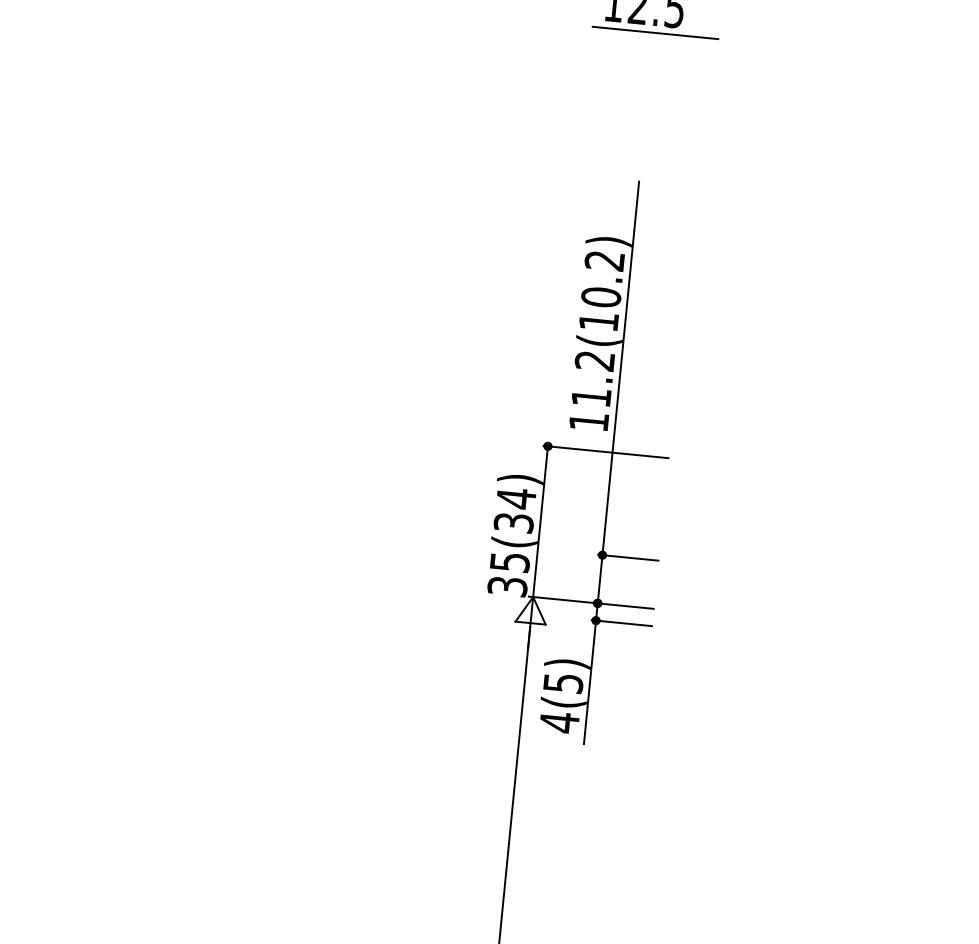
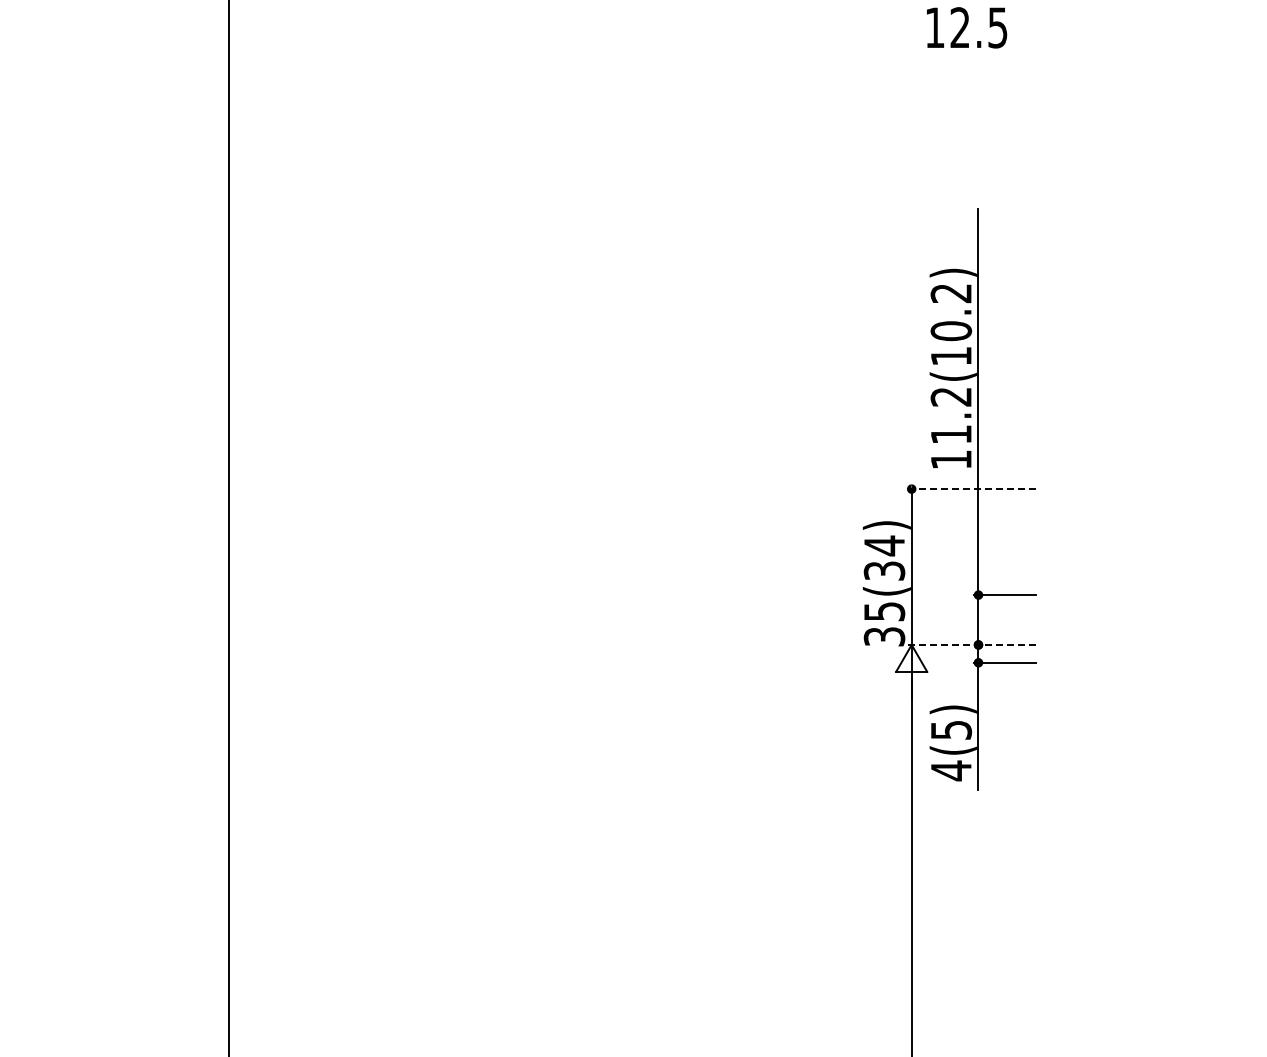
line: (655, 33) -> (980, 55), removed
line: (605, 452) -> (971, 489), solid -> dashed
line: (591, 602) -> (971, 644), solid -> dashed

